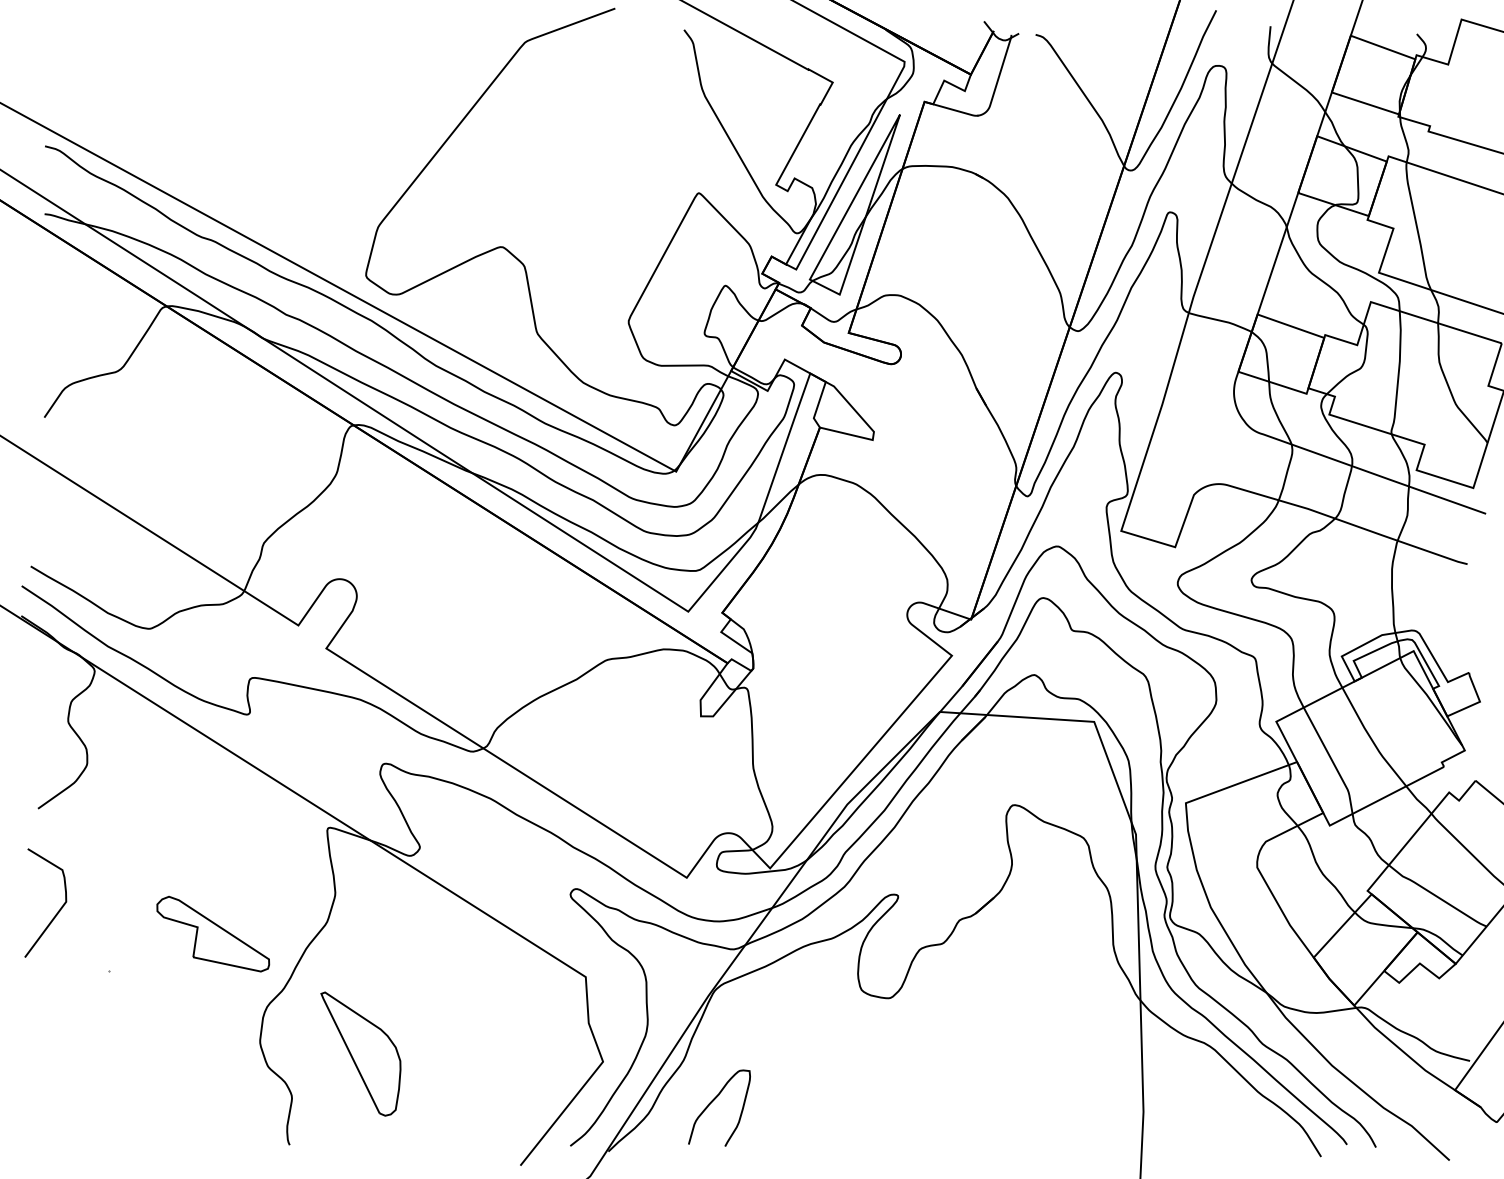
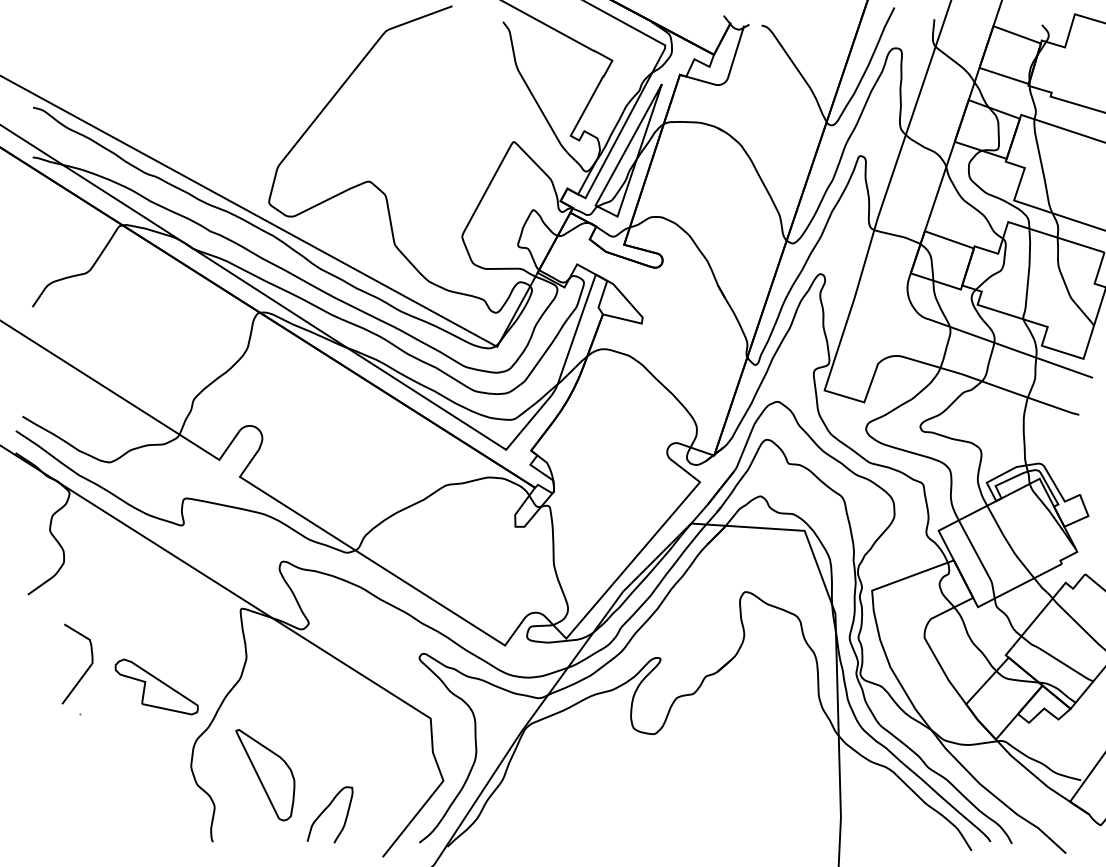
curve: (57, 910) -> (86, 669), moved
curve: (713, 1102) -> (325, 810), moved

